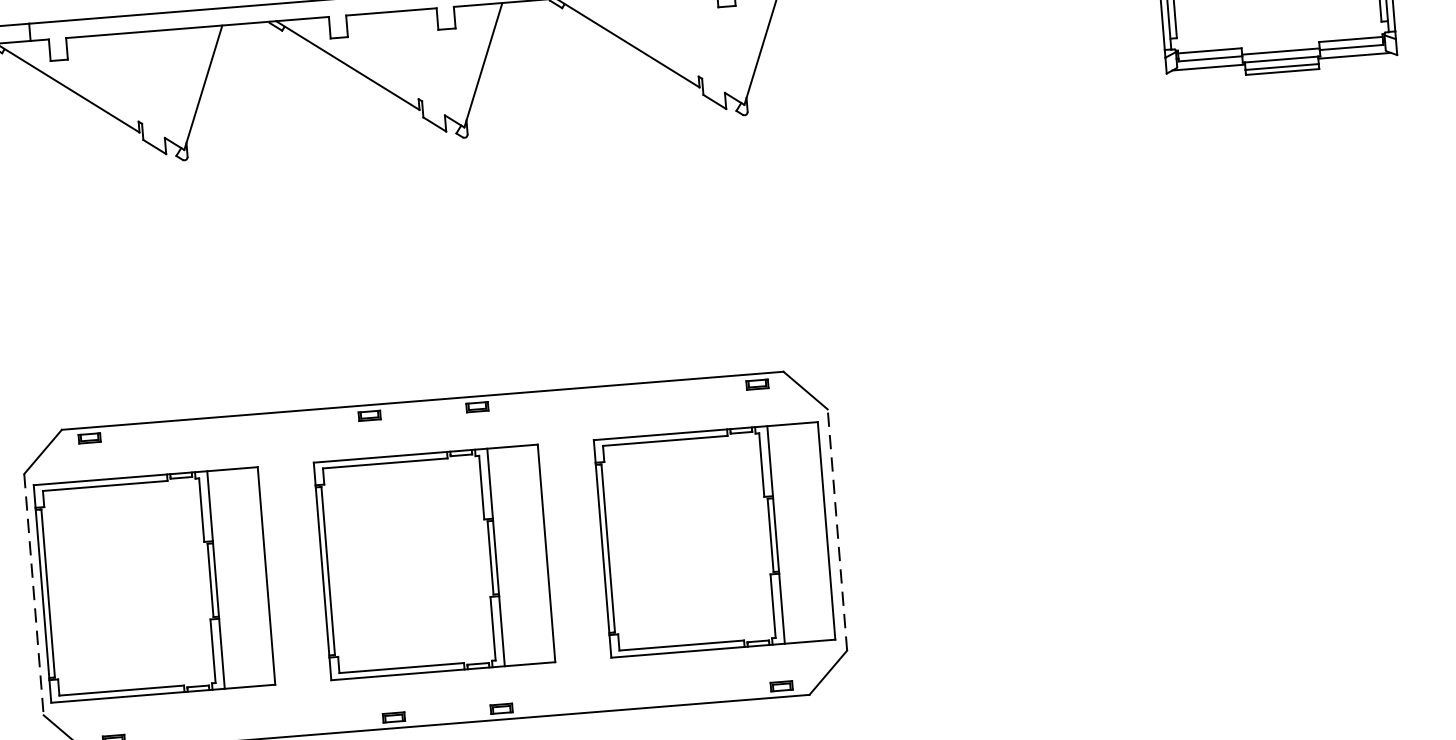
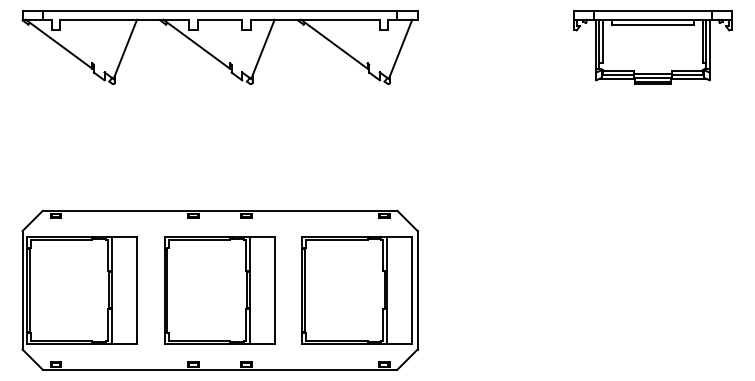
line: (837, 528) -> (417, 289), dashed -> solid
line: (33, 595) -> (22, 290), dashed -> solid

